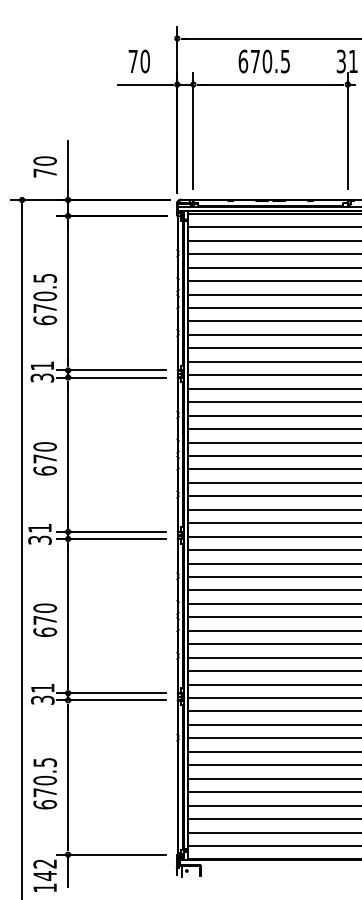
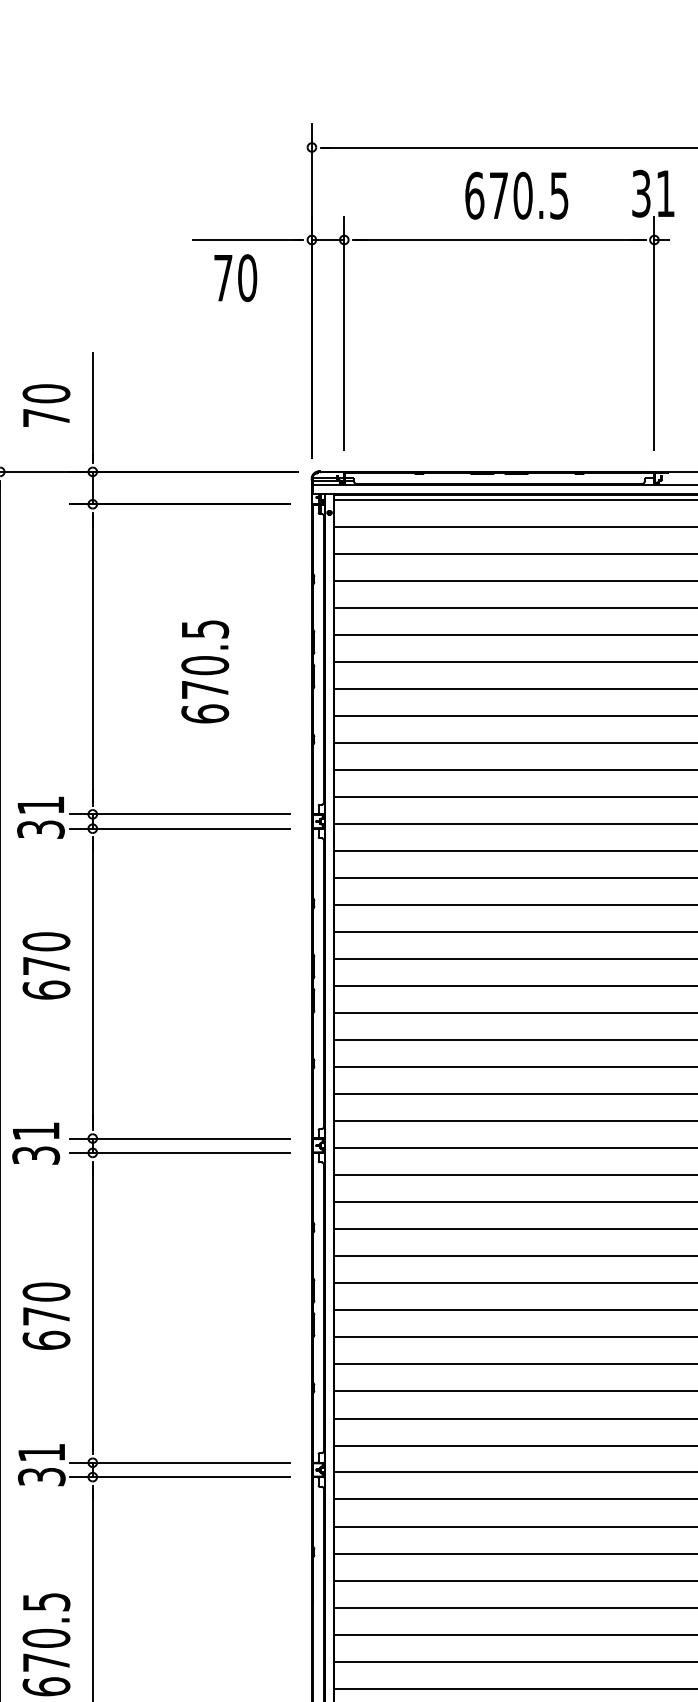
text: (138, 61) -> (233, 278), moved
text: (263, 61) -> (515, 195), moved
text: (45, 299) -> (205, 671), moved
text: (44, 458) -> (45, 965), moved

